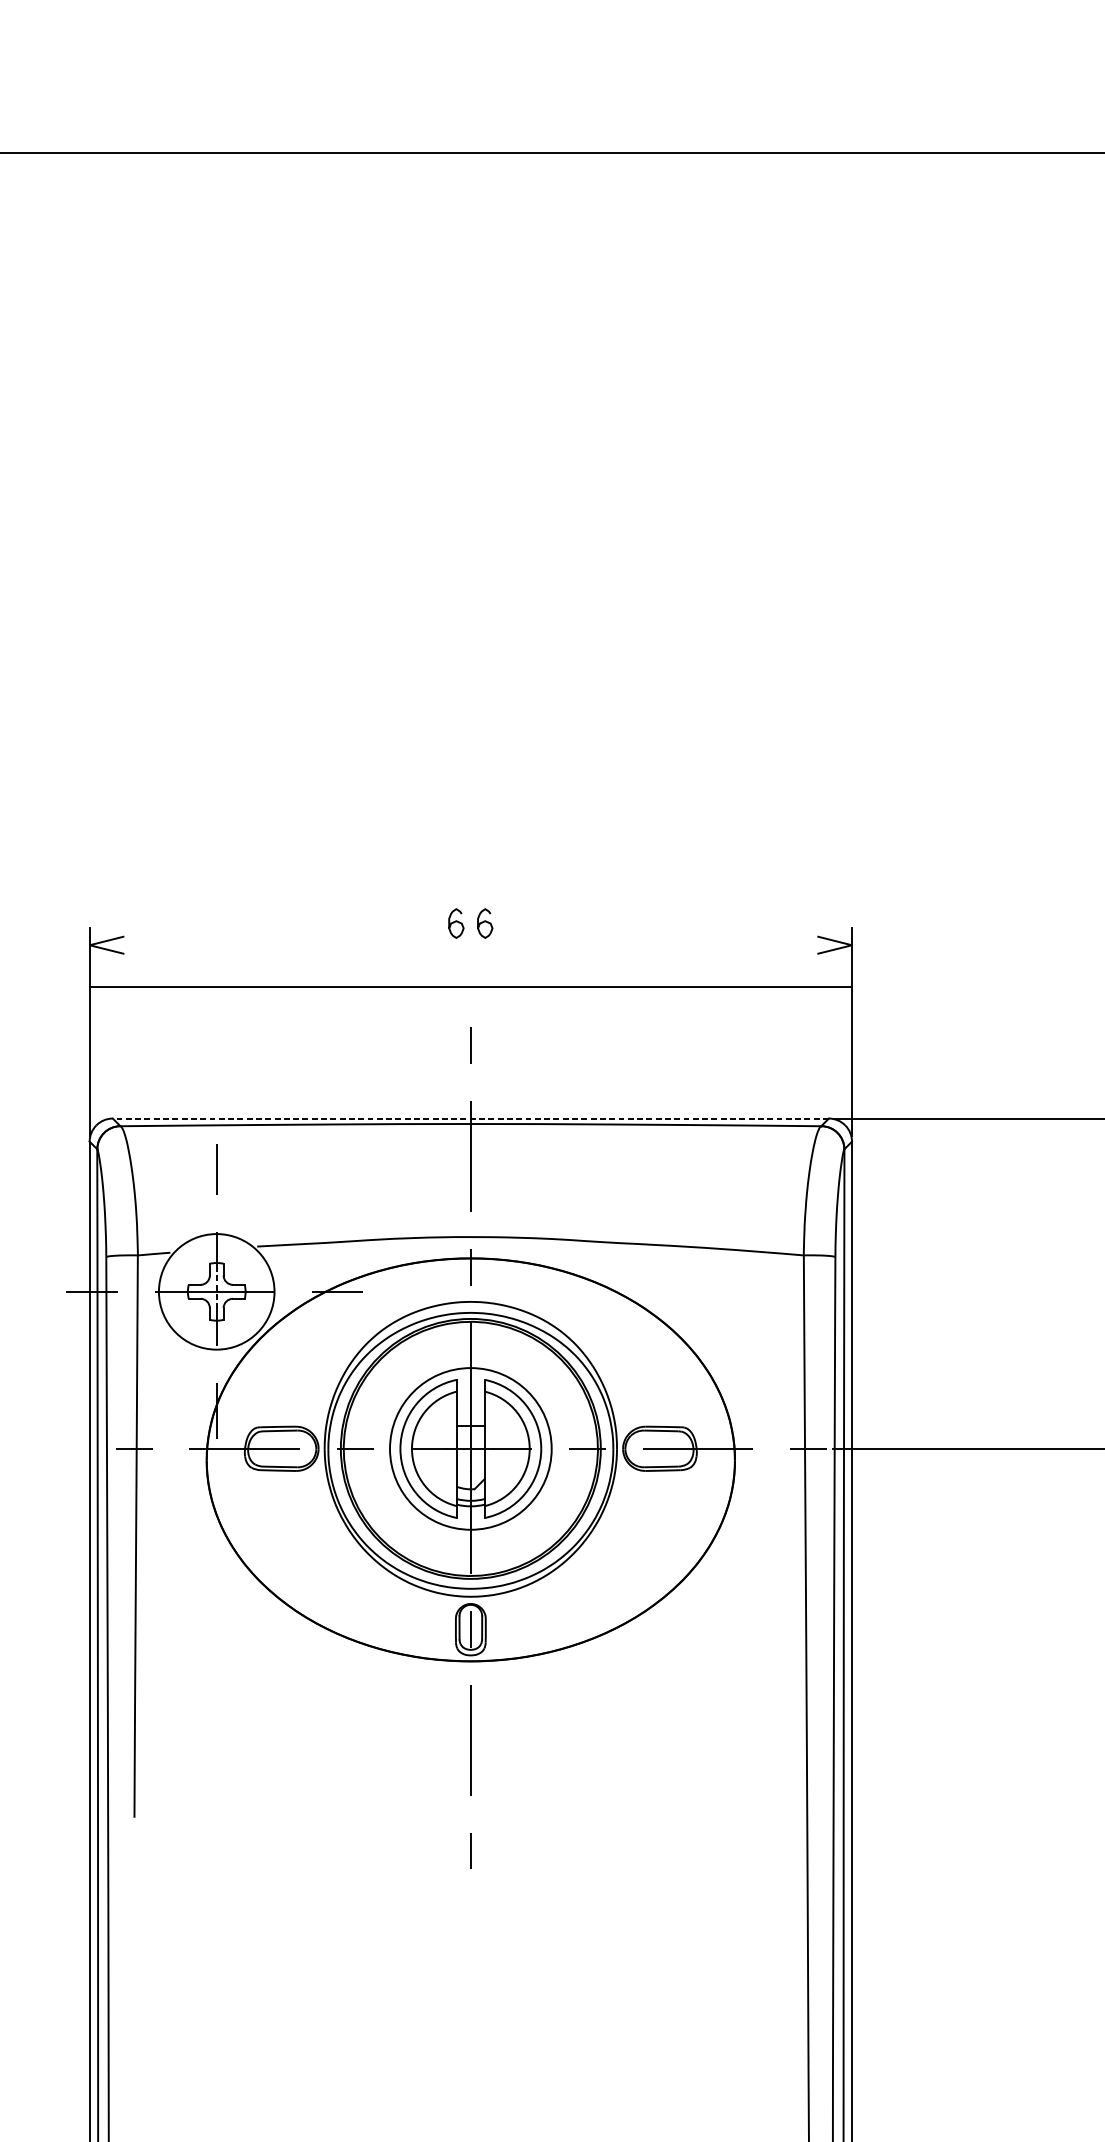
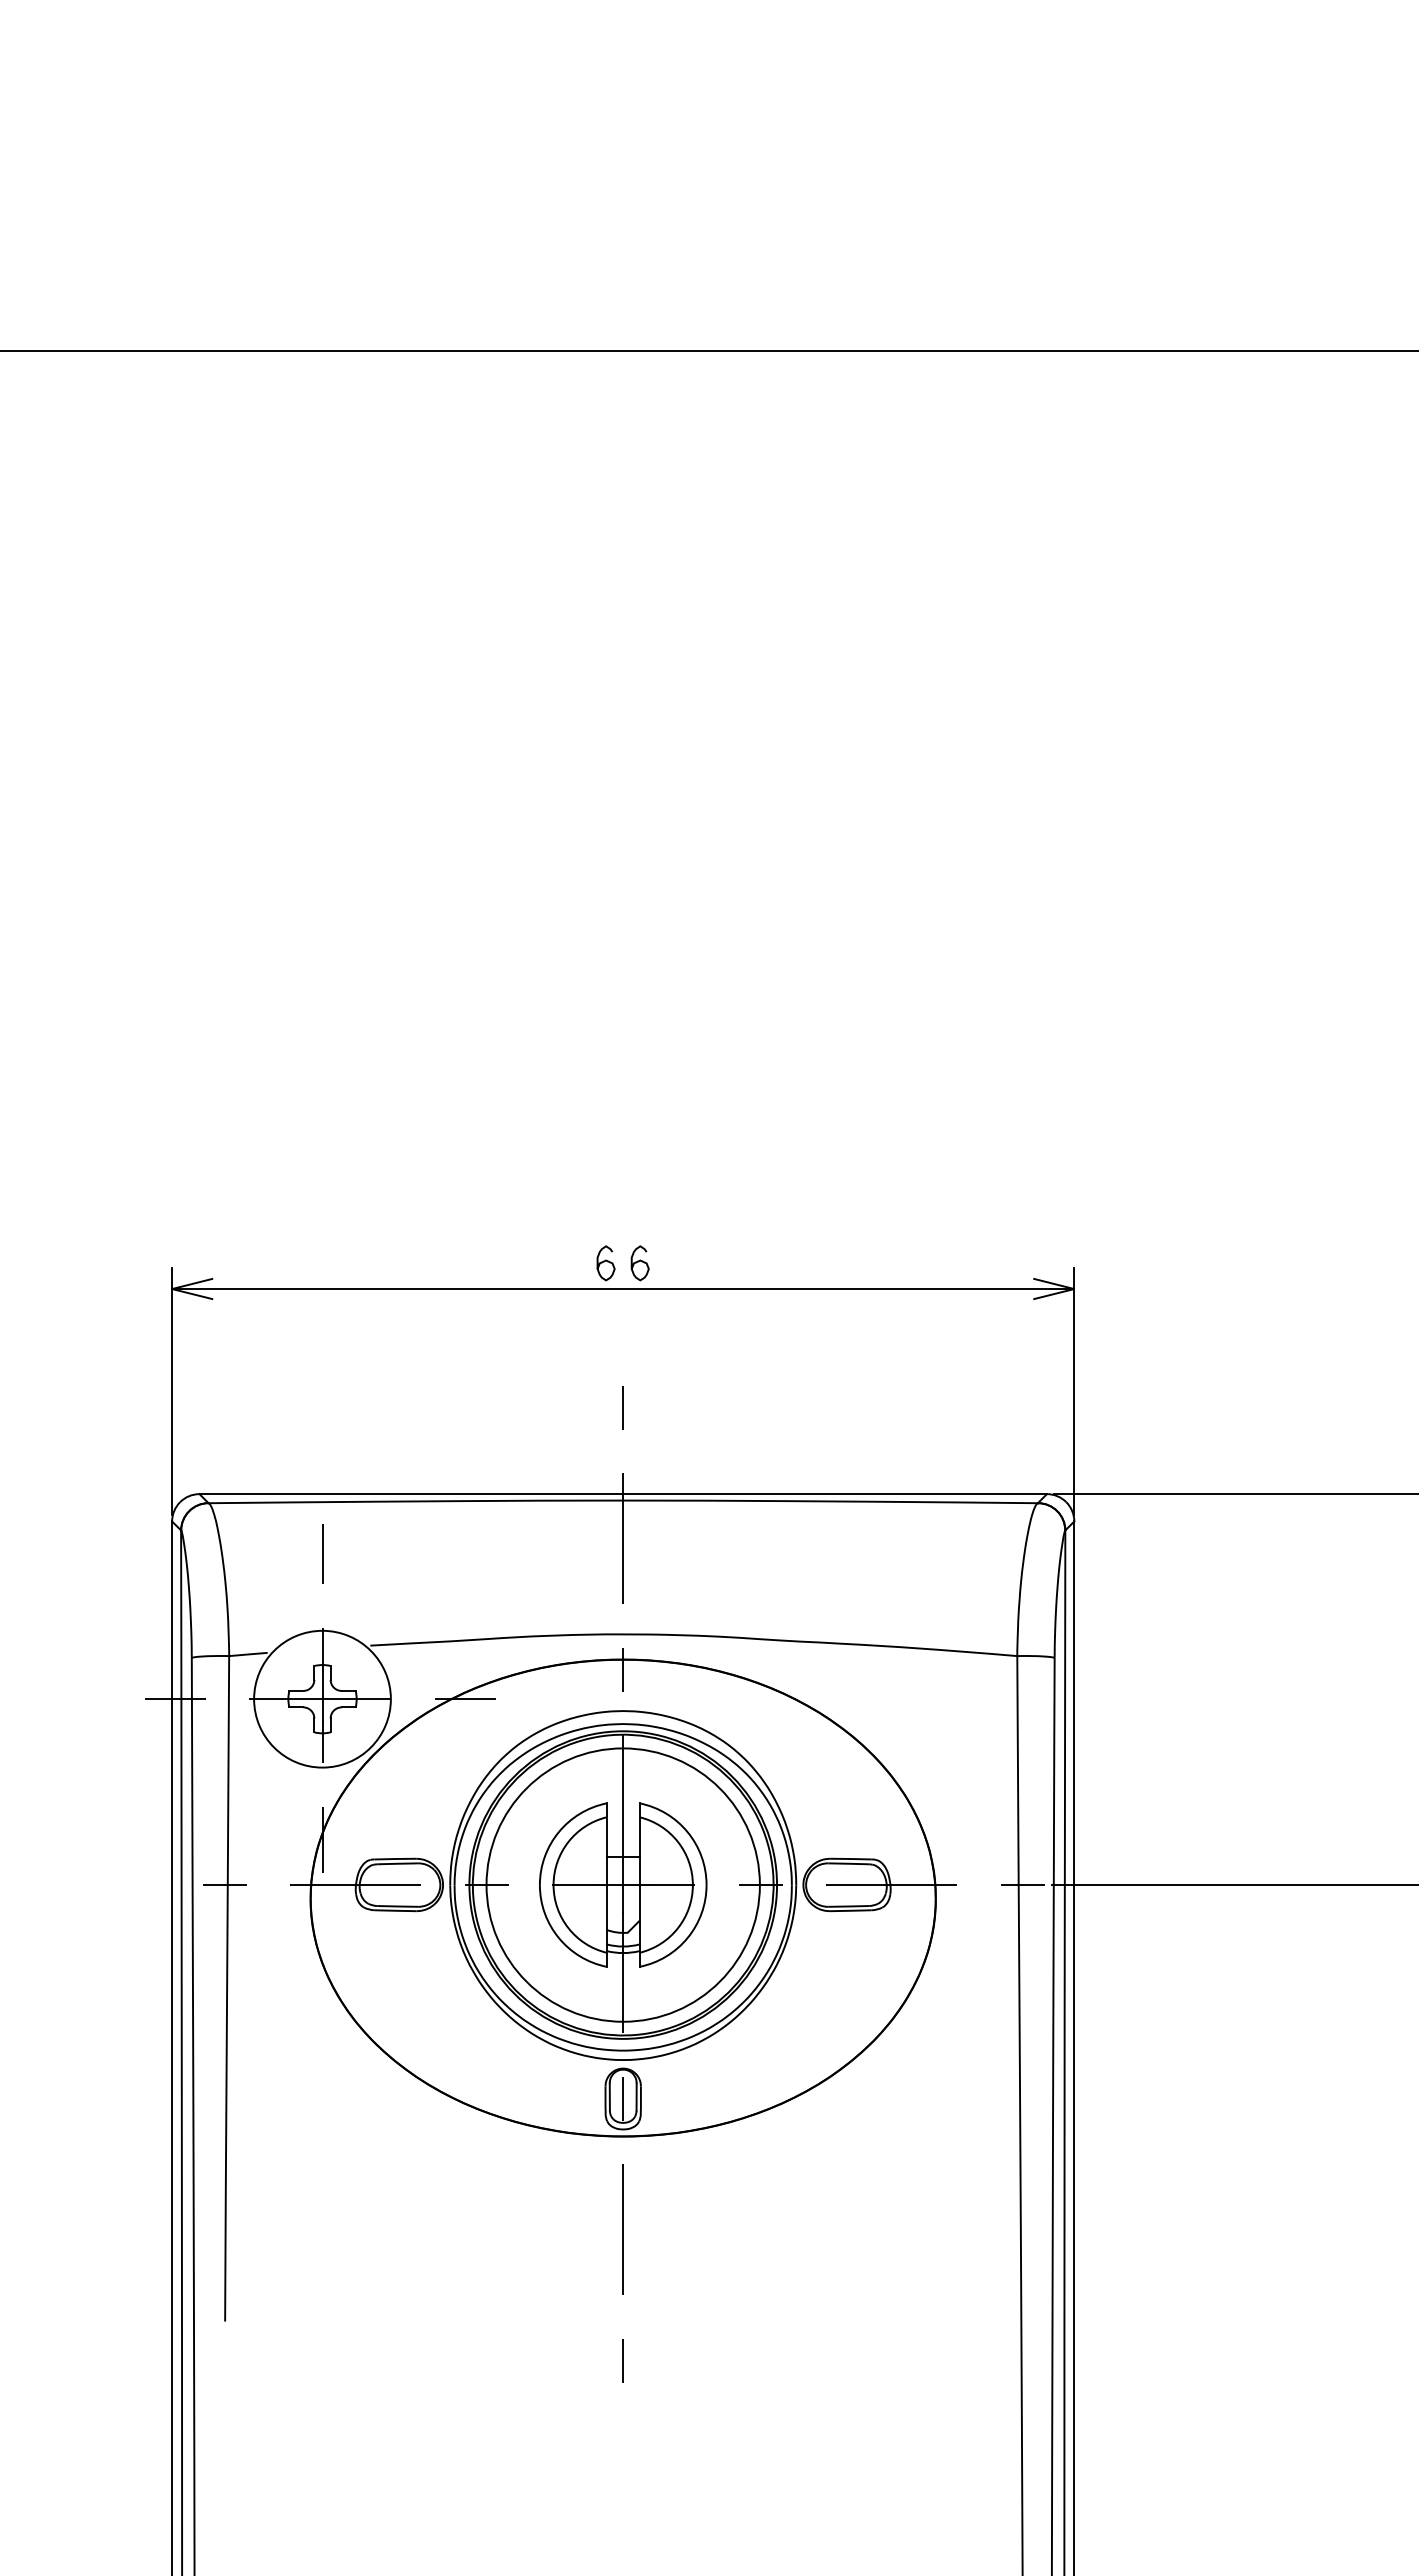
line: (471, 987) -> (623, 1289), moved
line: (471, 1118) -> (623, 1494), dashed -> solid
line: (216, 1288) -> (322, 1695), dashed -> solid
circle: (470, 1448) -> (622, 1884), size x1.43

